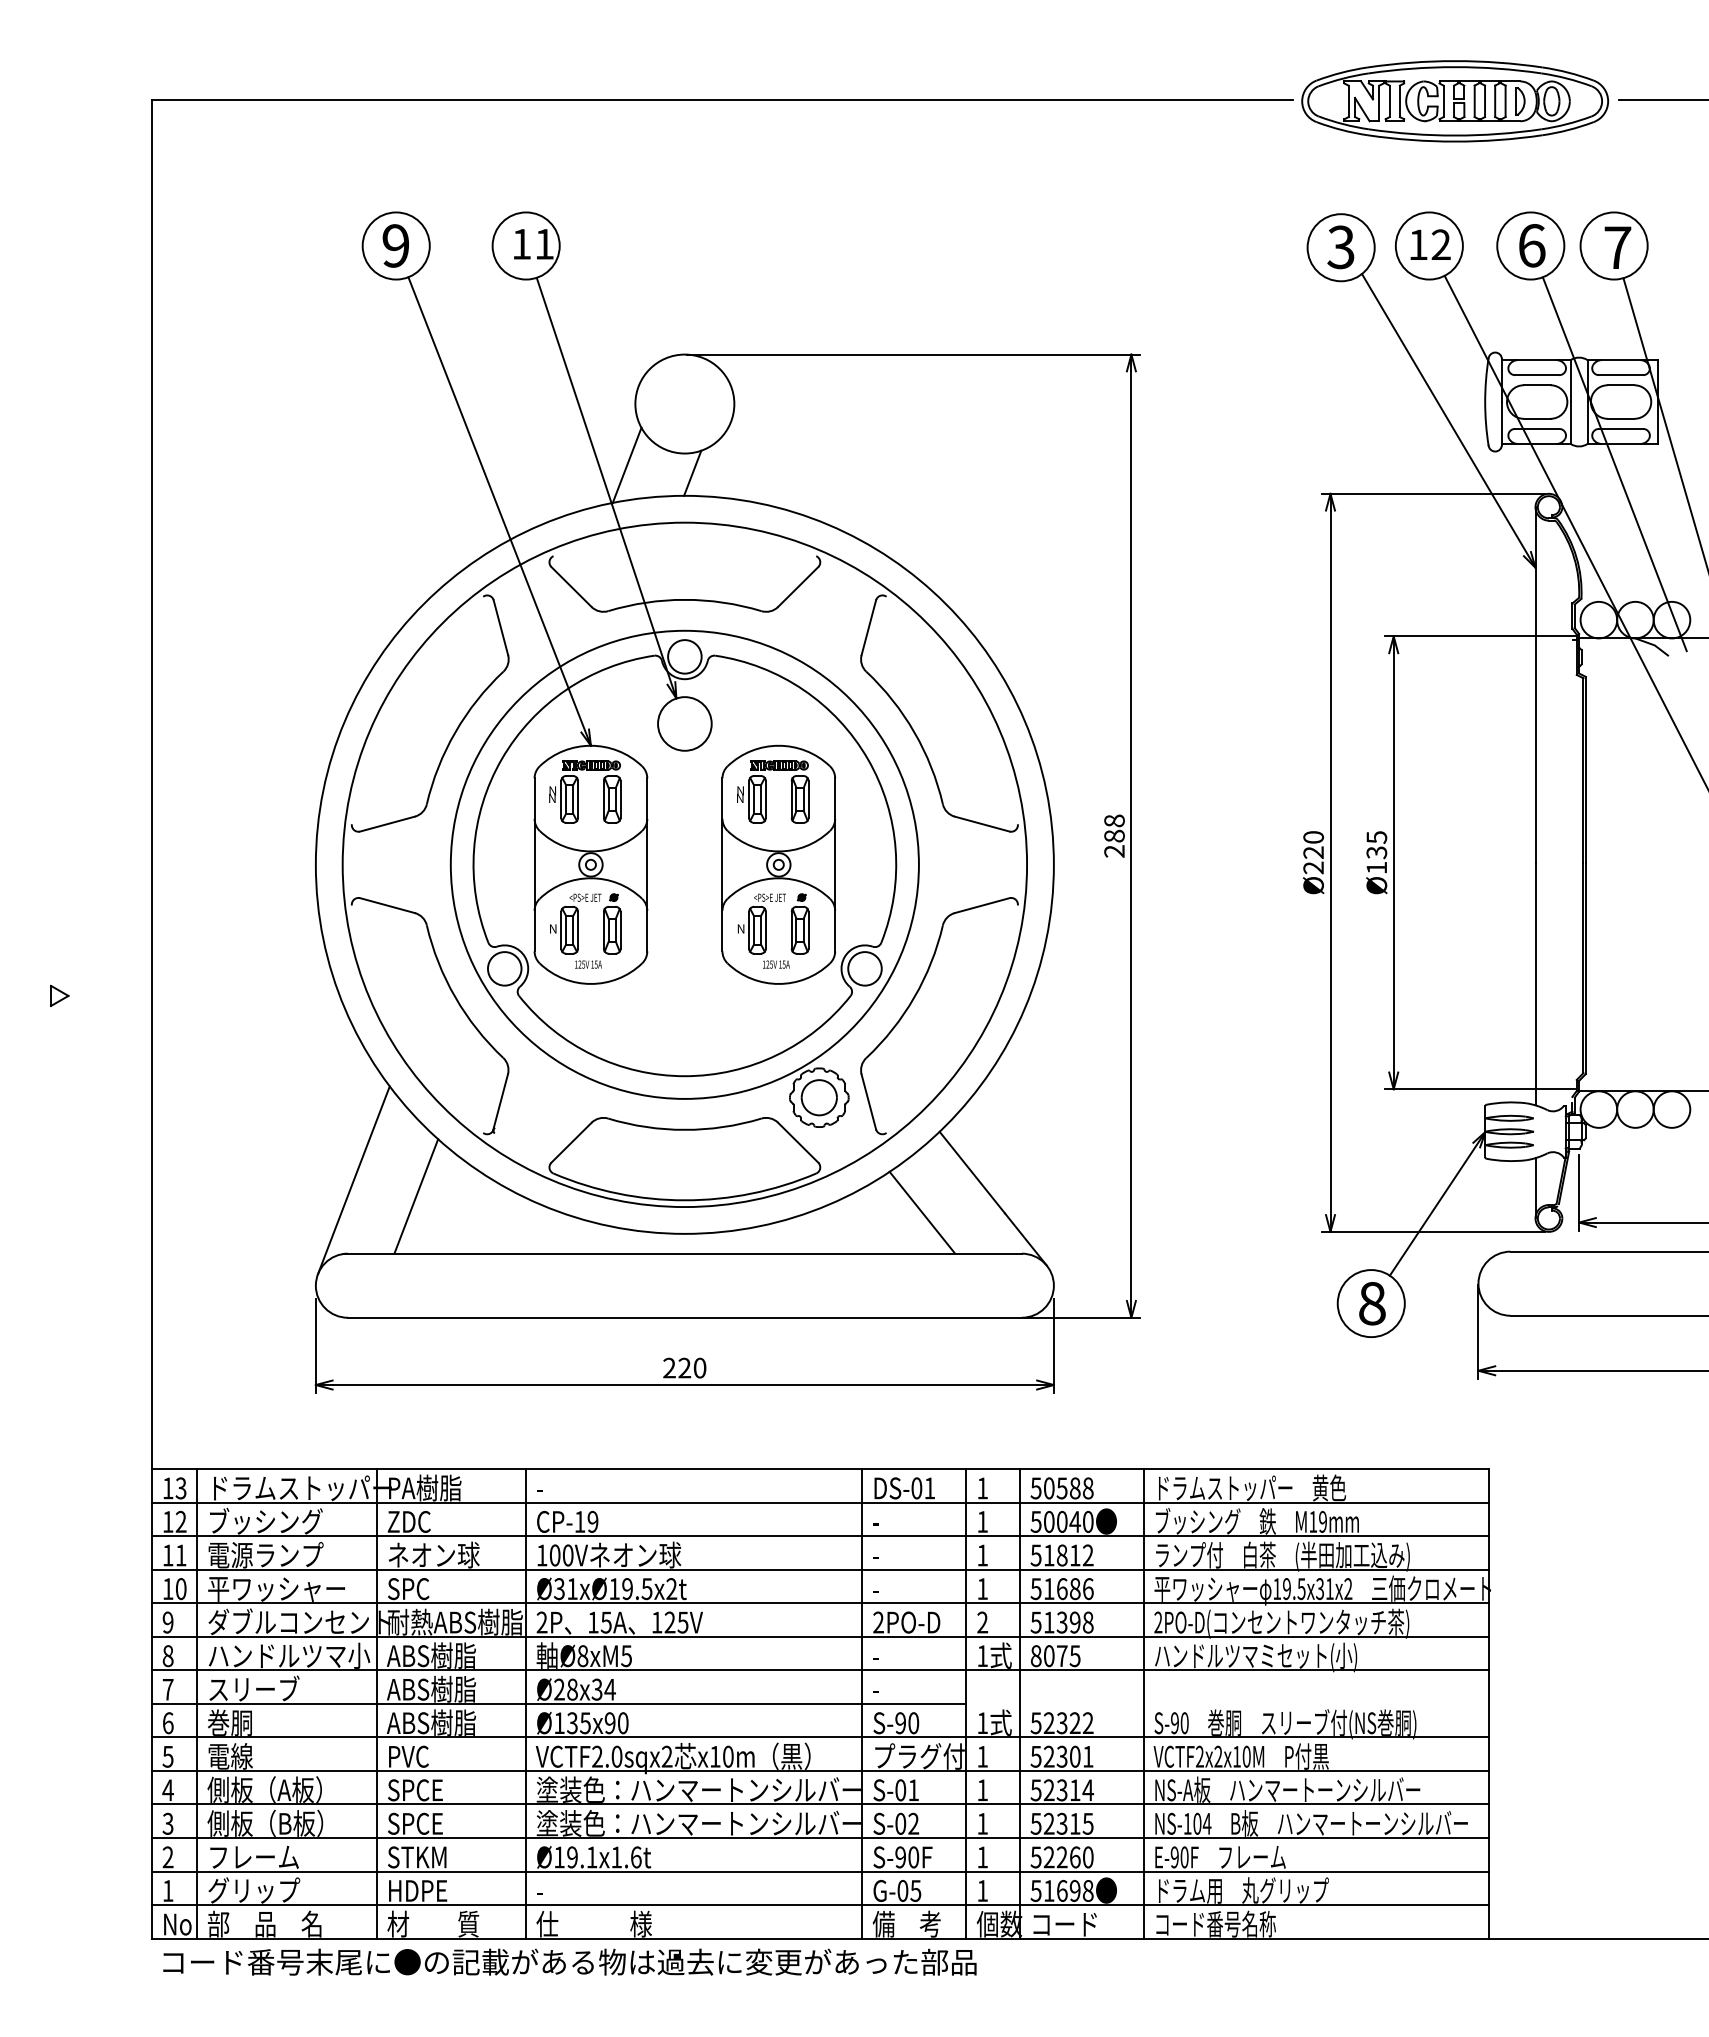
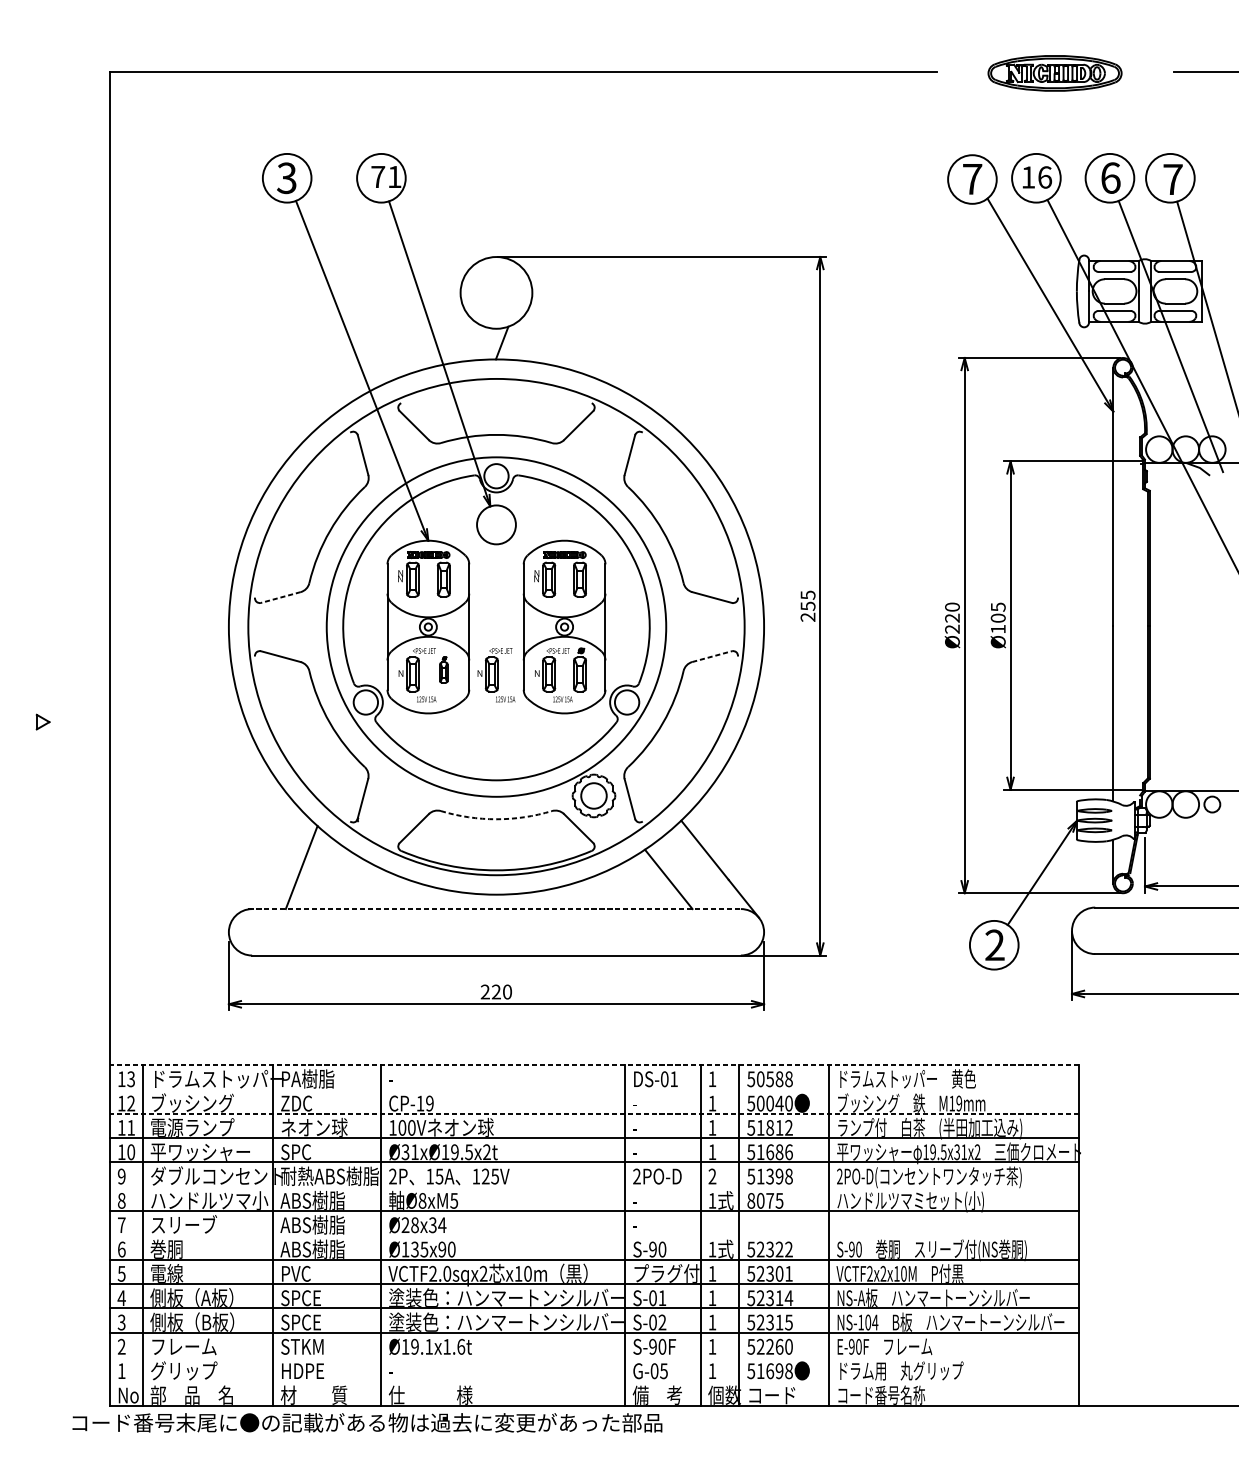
part: (1454, 101) -> (1054, 73), size x0.6
text: (521, 244) -> (378, 177), 11 -> 71
text: (1440, 244) -> (1044, 177), 12 -> 16
text: (395, 245) -> (286, 177), 9 -> 3
text: (1340, 247) -> (971, 179), 3 -> 7
line: (626, 464) -> (454, 336), removed
line: (387, 824) -> (280, 597), solid -> dashed
text: (1114, 828) -> (808, 600), 288 -> 255
text: (1376, 852) -> (998, 618), Ø135 -> Ø105
line: (982, 905) -> (712, 656), solid -> dashed
part: (612, 923) -> (444, 669), size x0.6
part: (684, 930) -> (496, 674), added
circle: (1671, 1109) -> (1211, 804), size x0.6
arc: (684, 1129) -> (496, 818), solid -> dashed
line: (353, 1180) -> (256, 855), removed
line: (682, 1253) -> (494, 908), solid -> dashed
text: (1372, 1303) -> (995, 945), 8 -> 2
line: (819, 1468) -> (594, 1064), solid -> dashed
line: (819, 1502) -> (594, 1089), removed
line: (819, 1536) -> (594, 1114), solid -> dashed
line: (819, 1636) -> (594, 1186), removed
line: (558, 1703) -> (404, 1235), removed
line: (819, 1871) -> (594, 1357), removed
line: (819, 1905) -> (594, 1381), removed
text: (569, 1961) -> (367, 1422), moved

